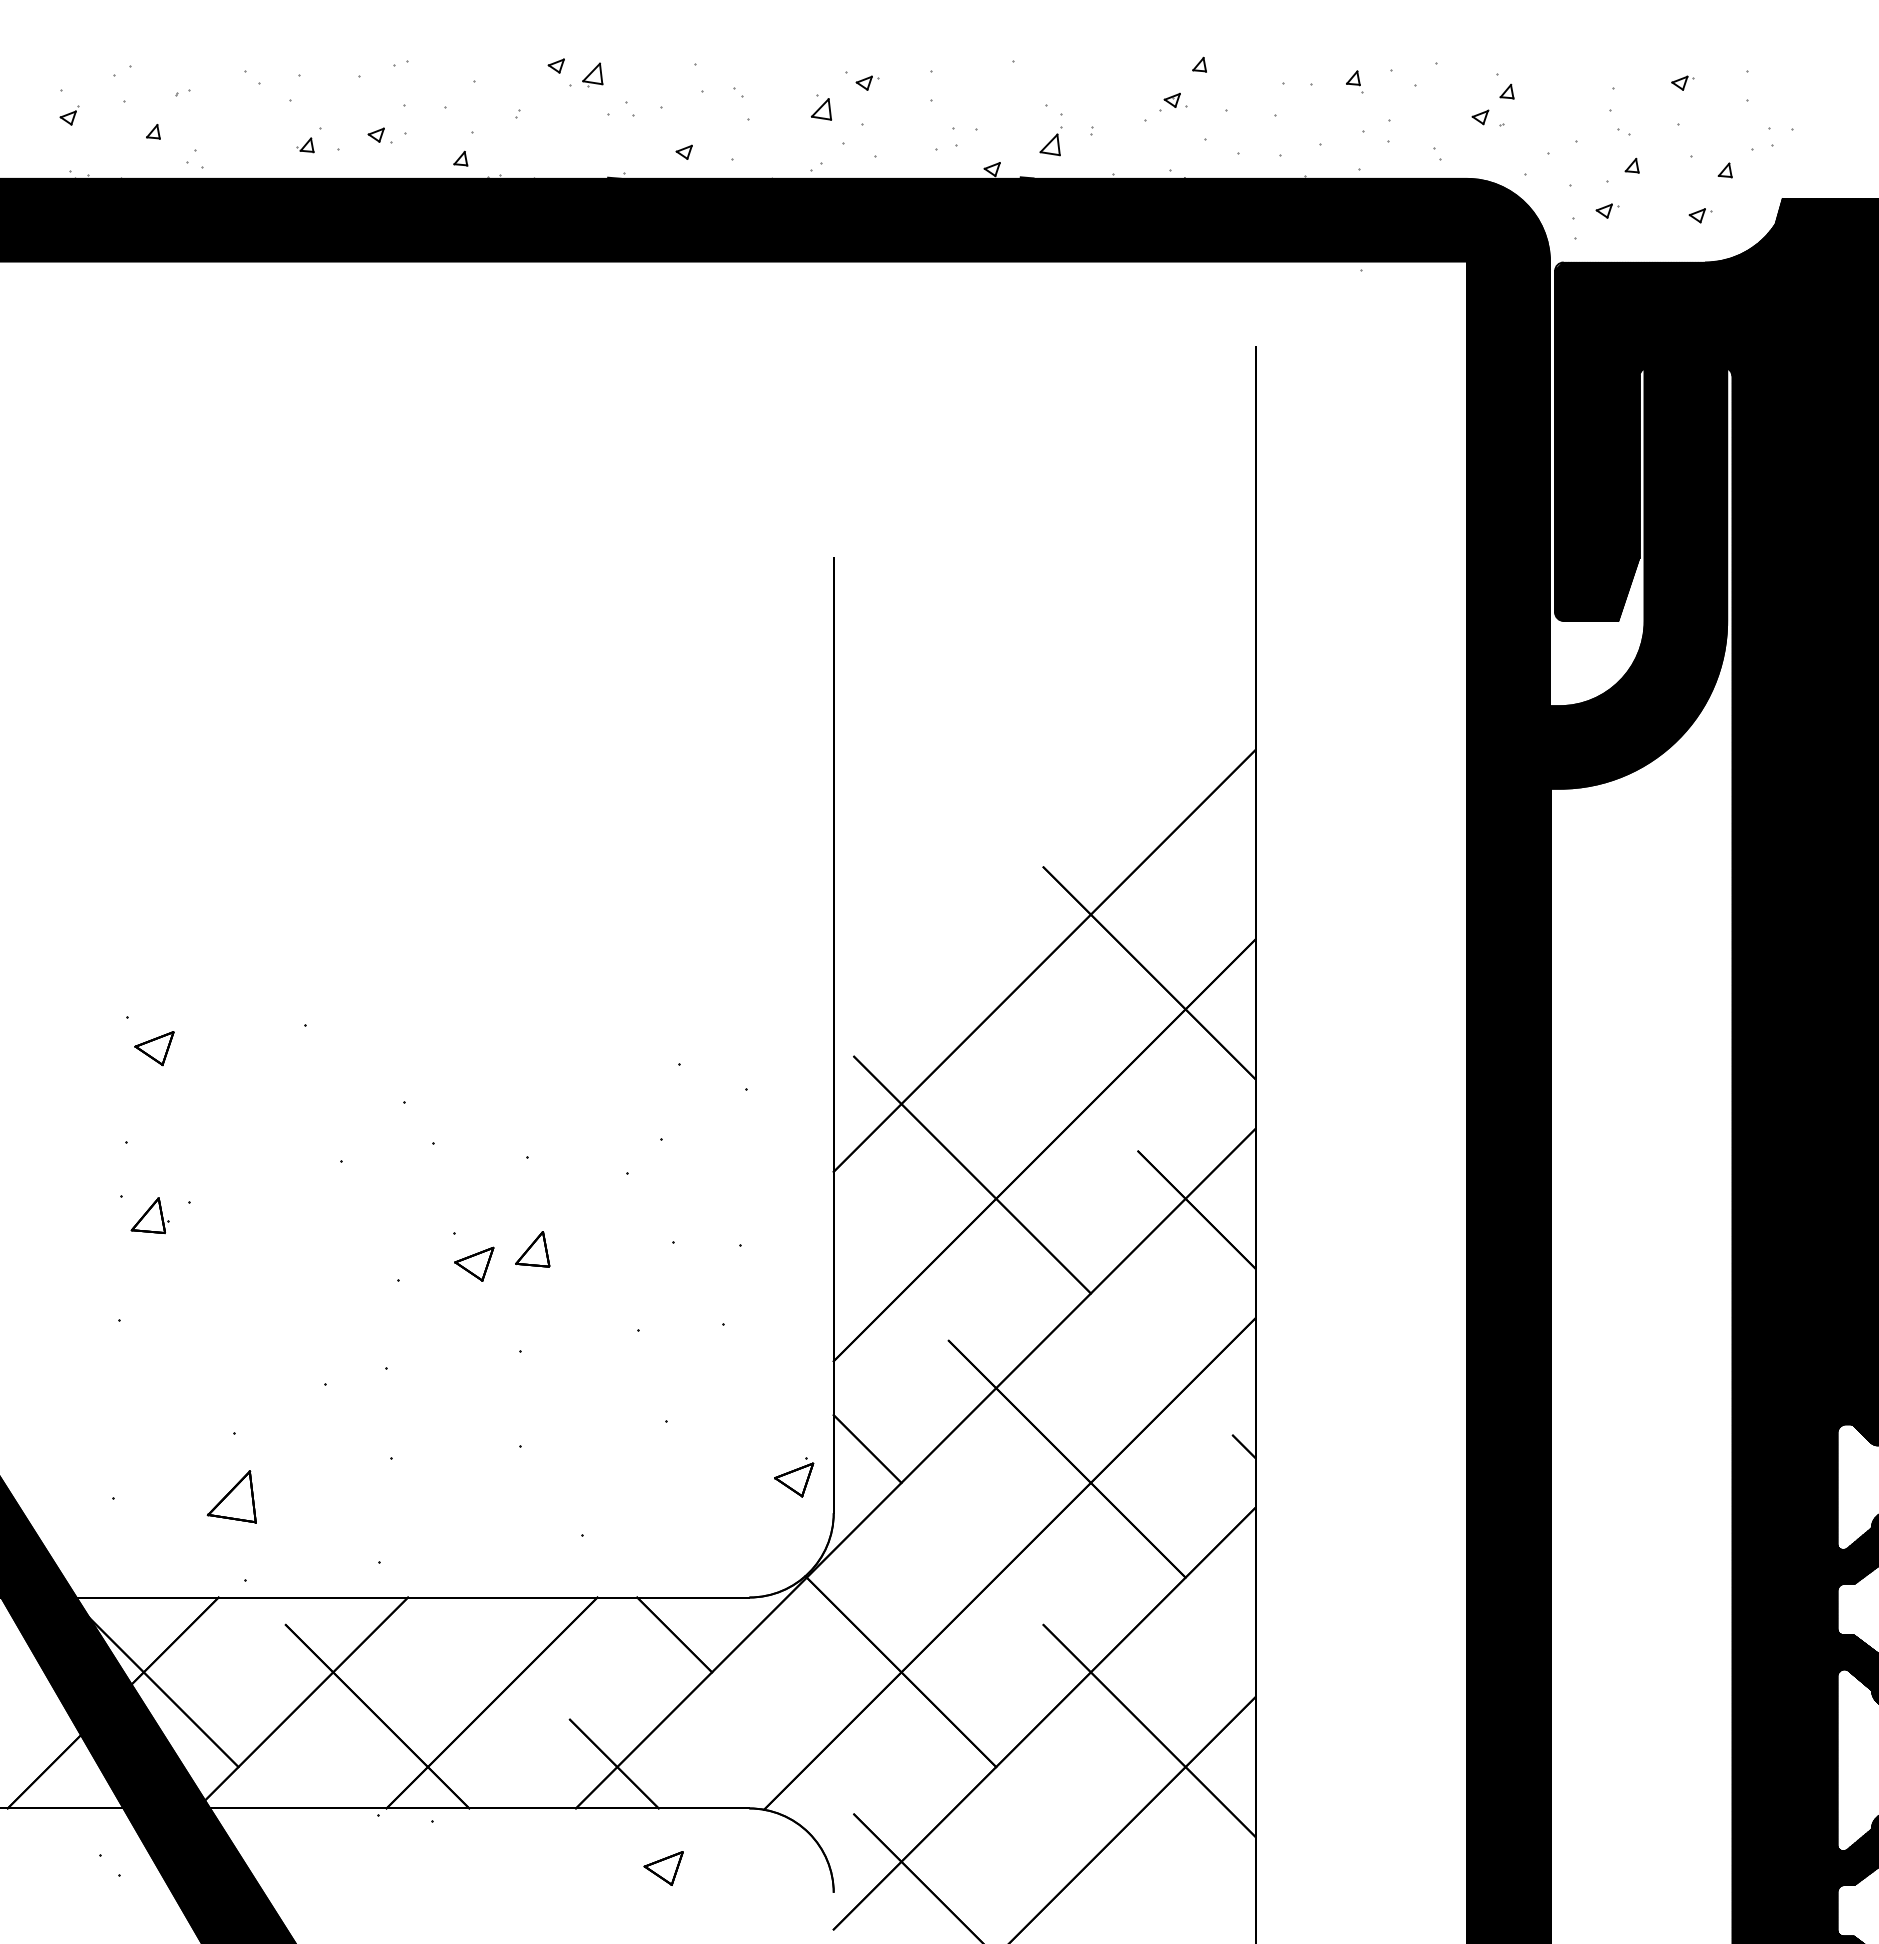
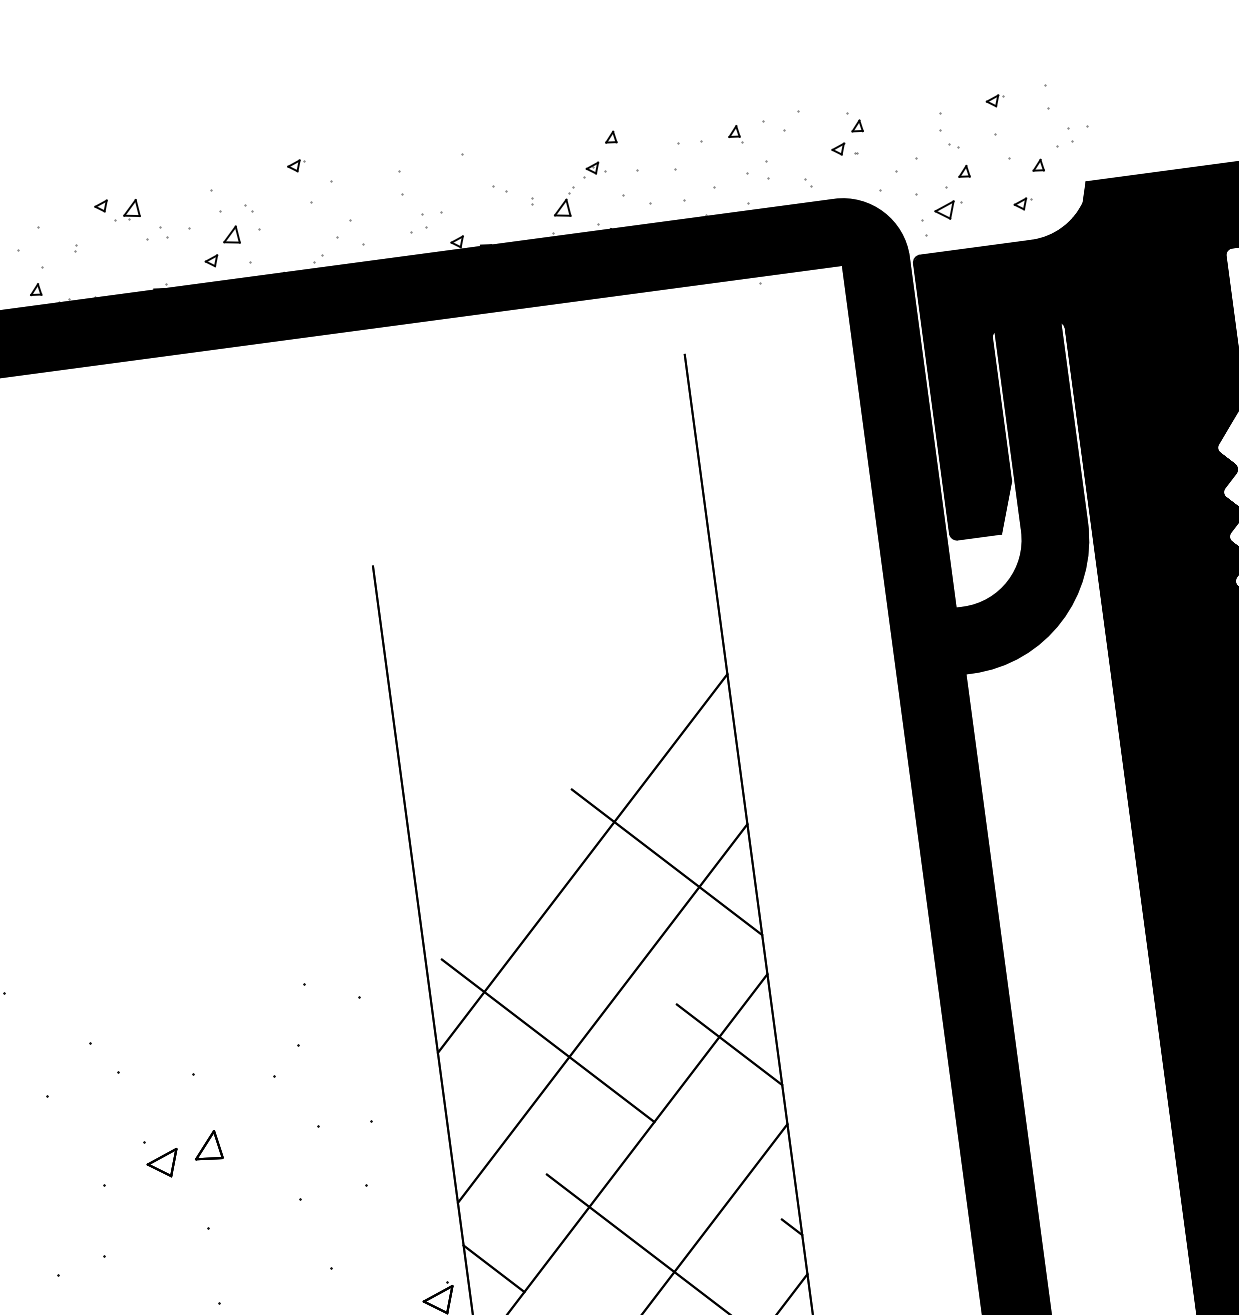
part: (867, 82) -> (296, 165), moved
part: (821, 109) -> (231, 235), moved
part: (1050, 141) -> (561, 205), moved
part: (1607, 210) -> (949, 209), size x1.6

